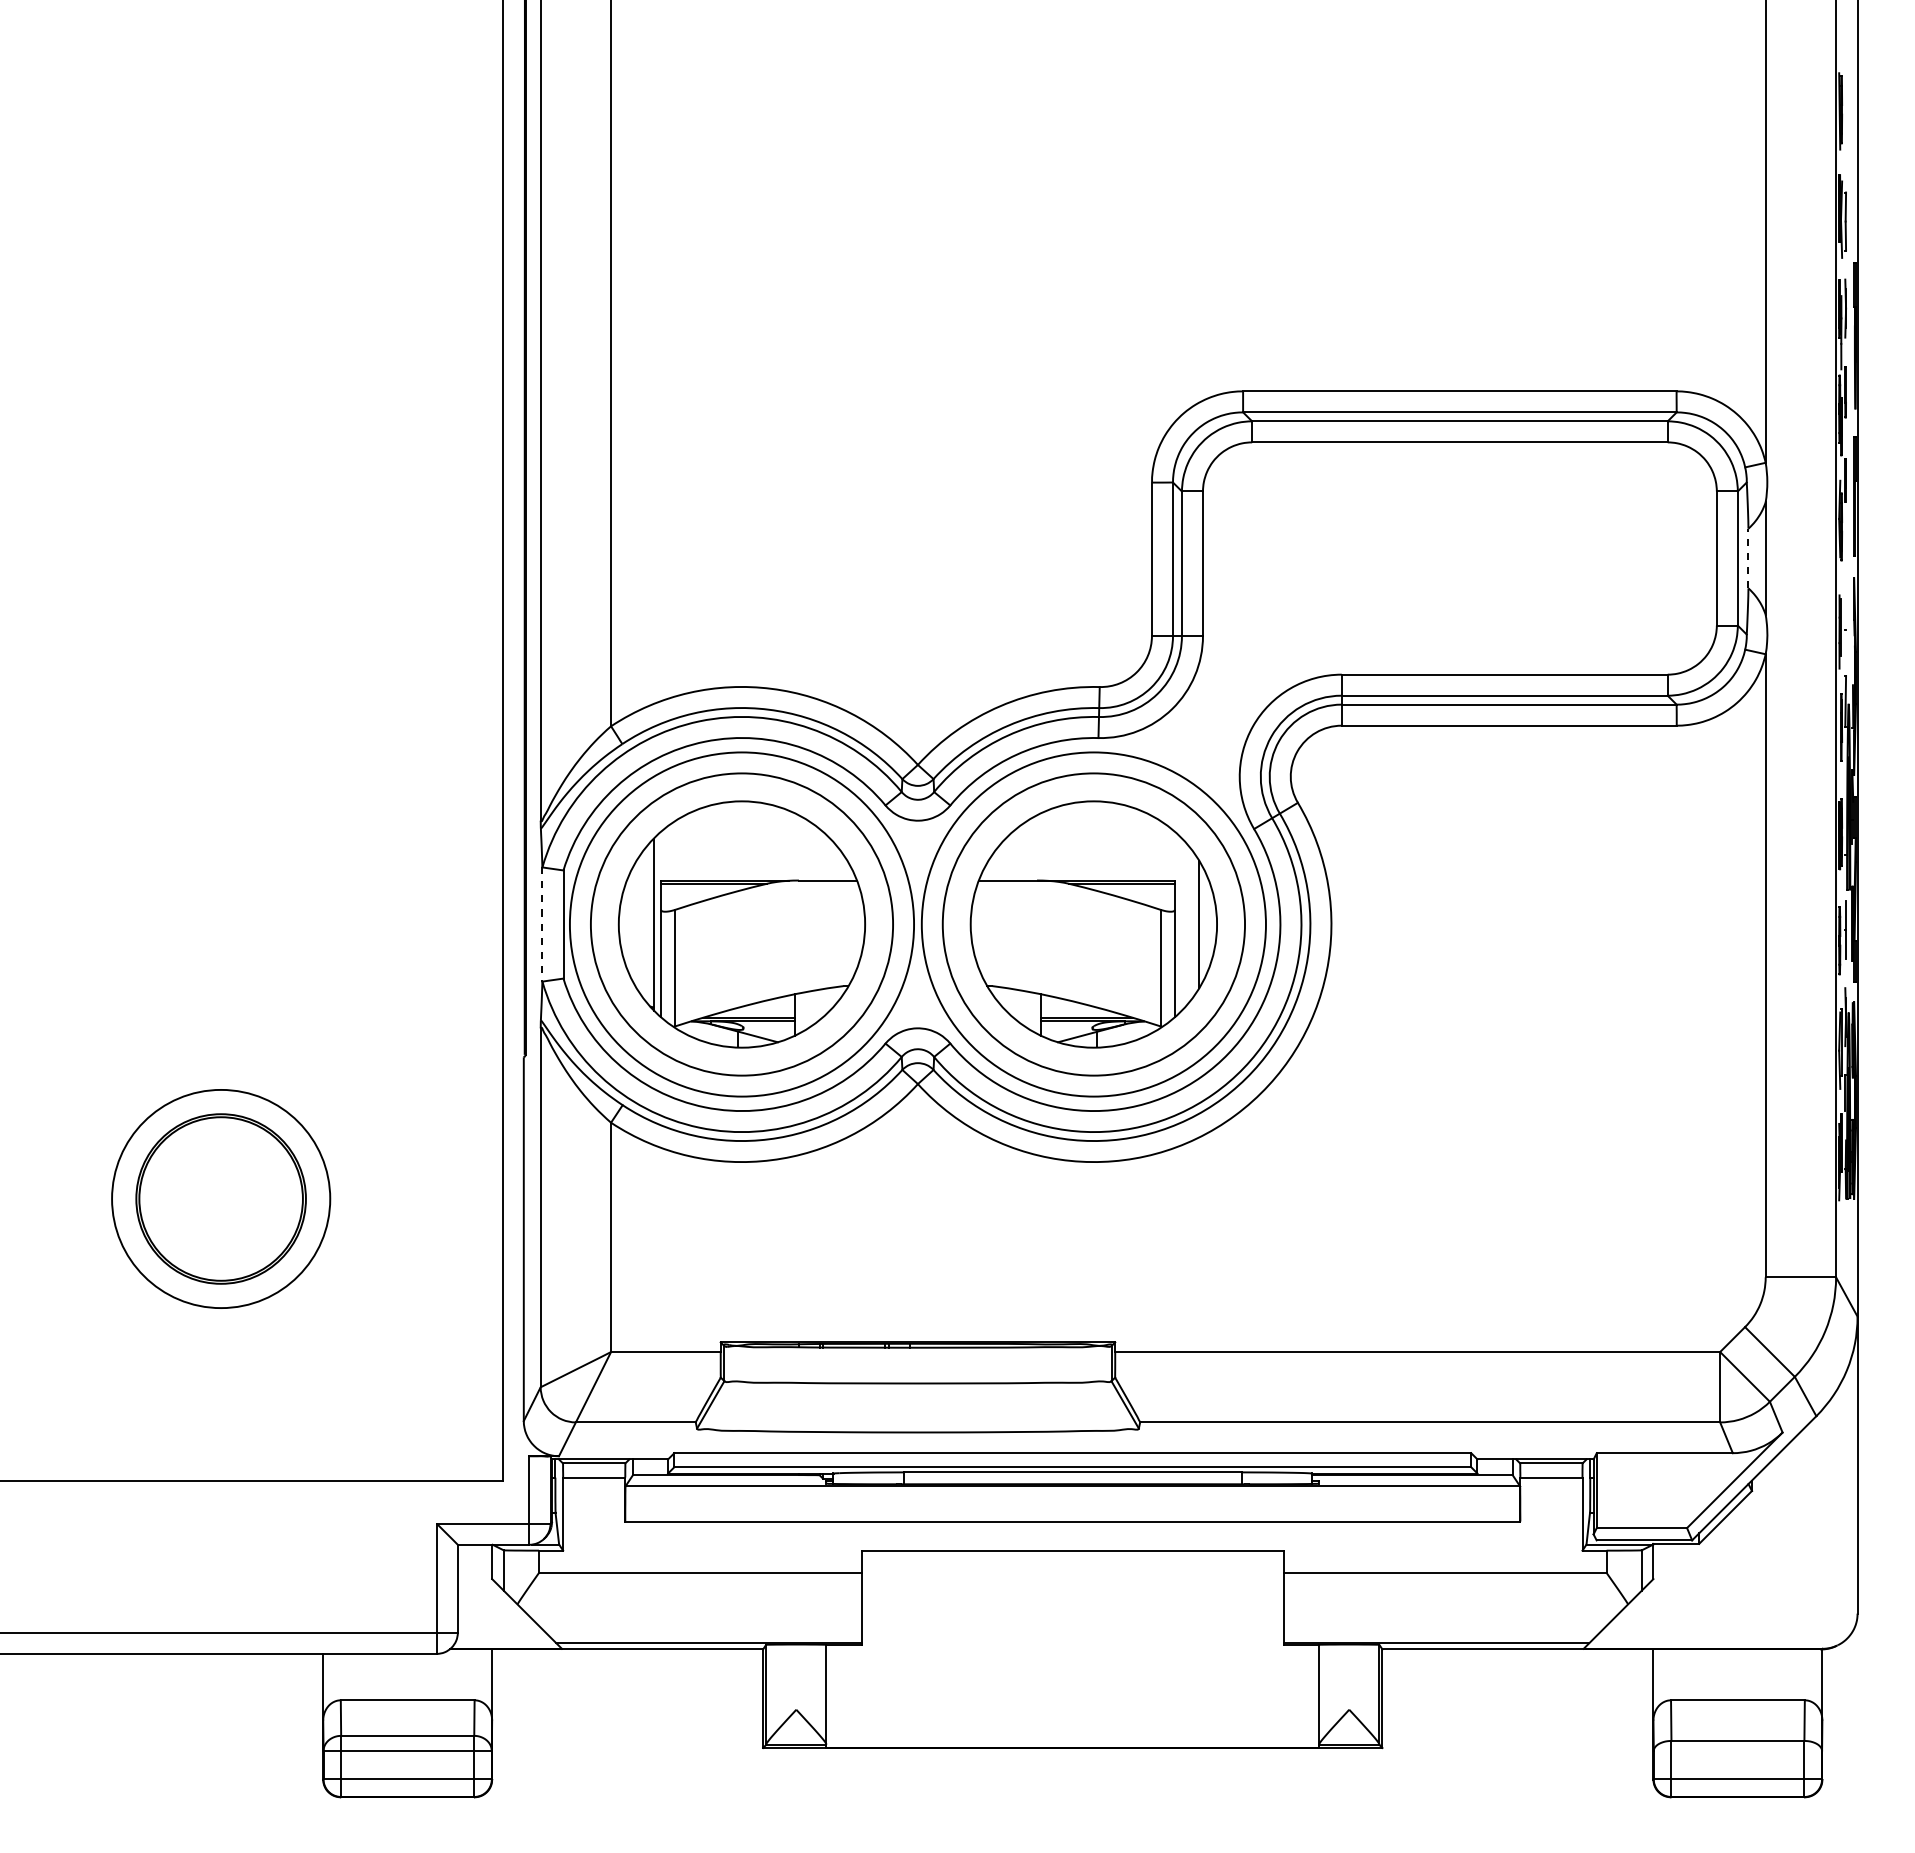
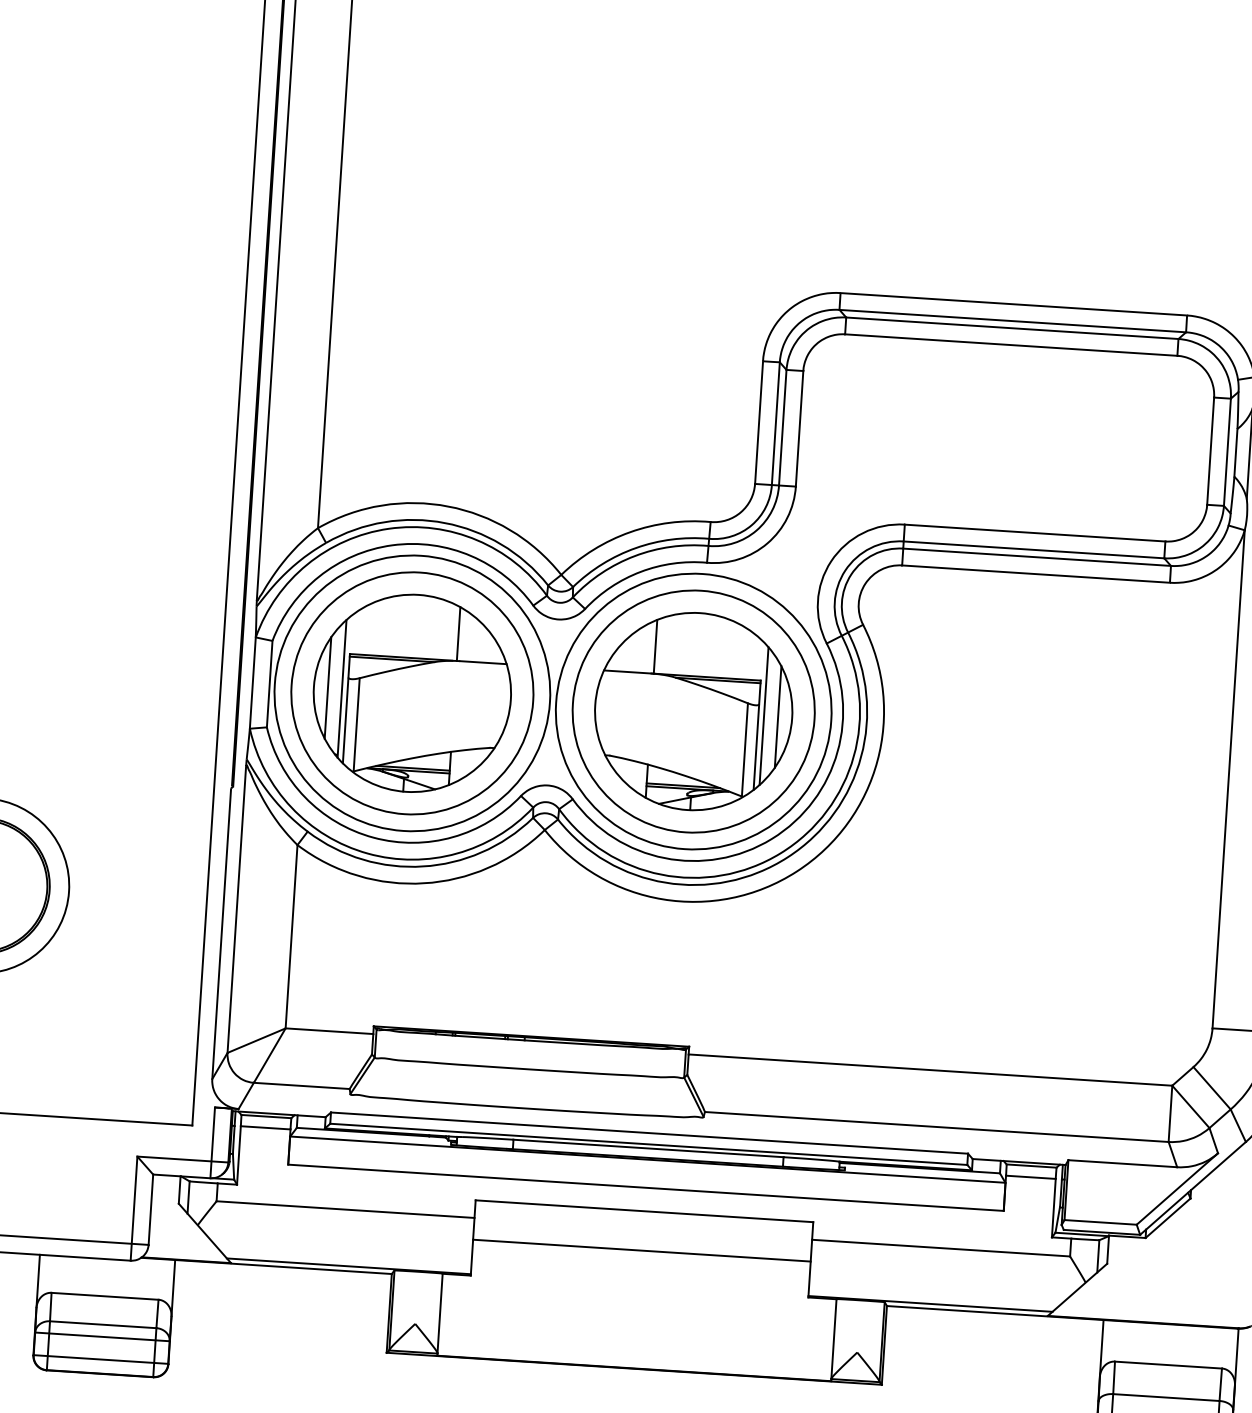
line: (1748, 558) -> (1235, 452), dashed -> solid
line: (794, 846) -> (458, 633), added
line: (1041, 846) -> (655, 646), added
line: (636, 924) -> (328, 687), added
line: (1181, 924) -> (763, 716), added
line: (542, 925) -> (252, 683), dashed -> solid
line: (1072, 1600) -> (641, 1250), added

